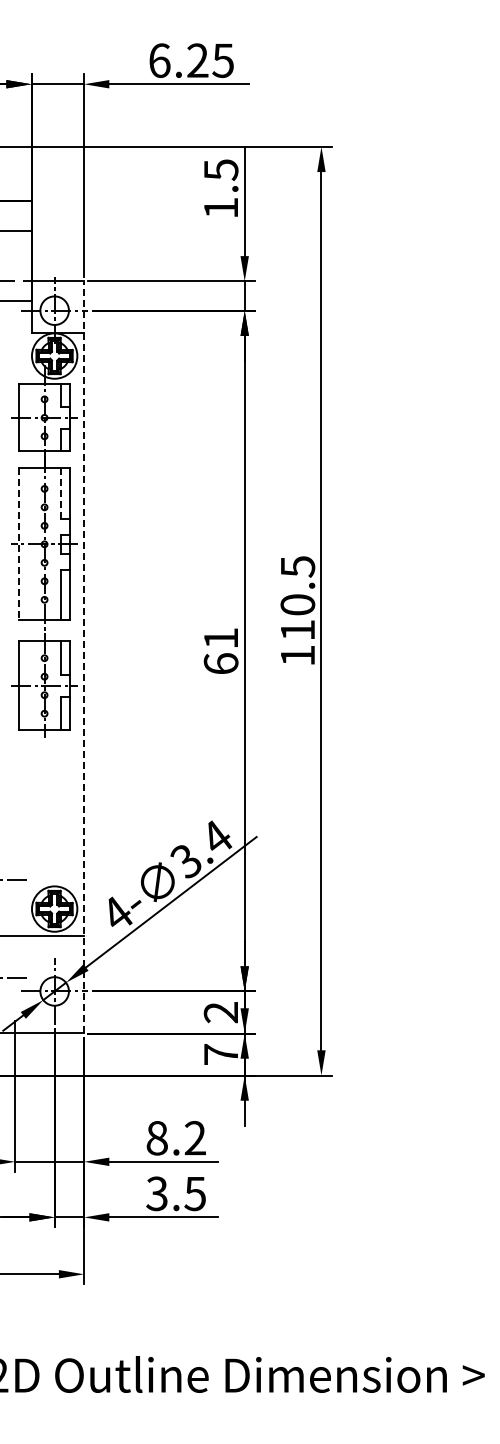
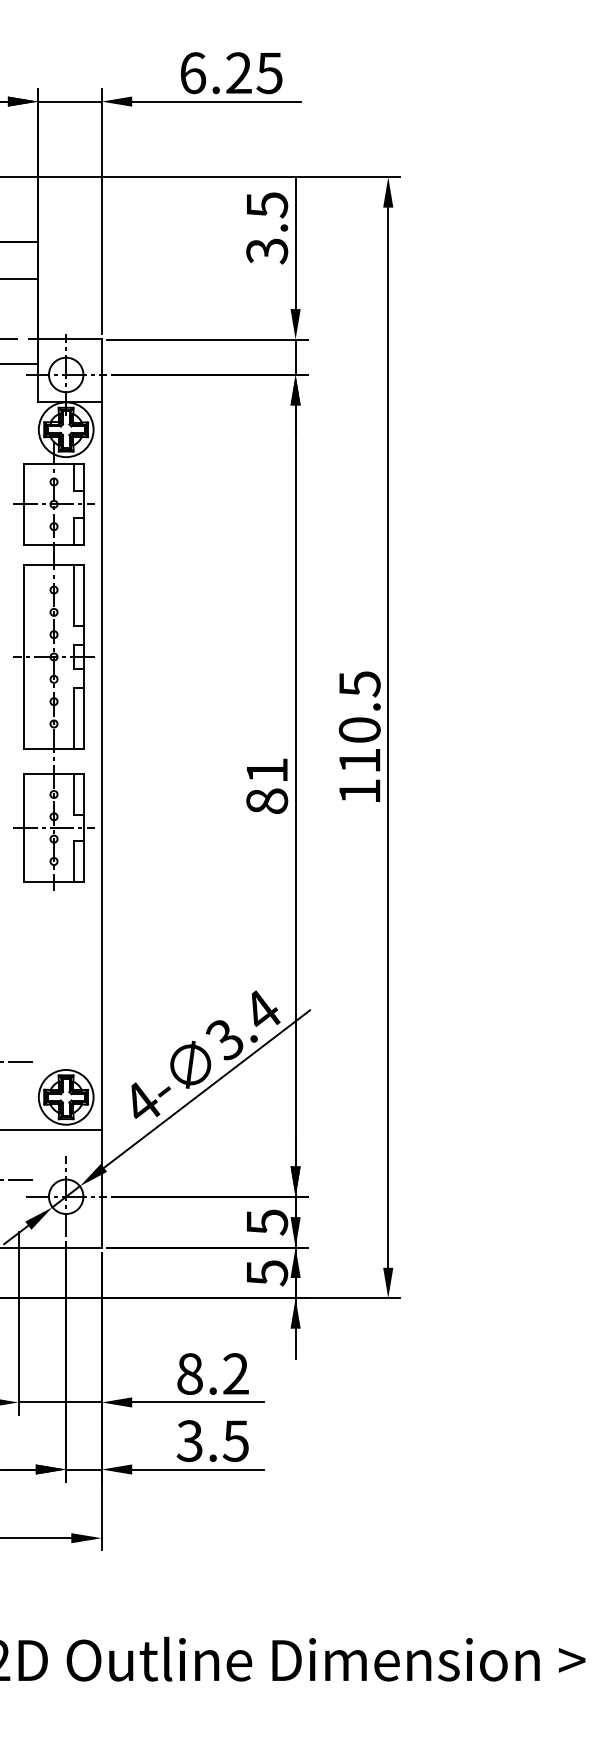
text: (220, 208) -> (266, 251), 1.5 -> 3.5
line: (61, 493) -> (74, 595), dashed -> solid
line: (19, 544) -> (23, 657), dashed -> solid
line: (84, 656) -> (102, 792), dashed -> solid
text: (220, 663) -> (266, 800), 61 -> 81
text: (220, 1012) -> (266, 1222), 2 -> 5
text: (221, 1054) -> (267, 1272), 7 -> 5

